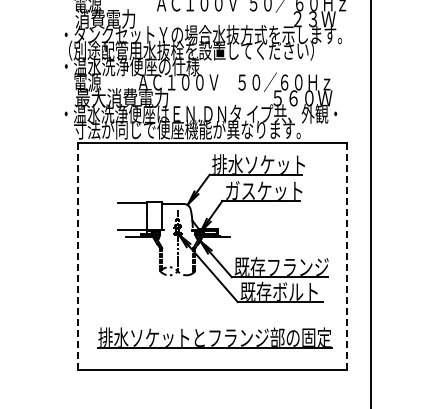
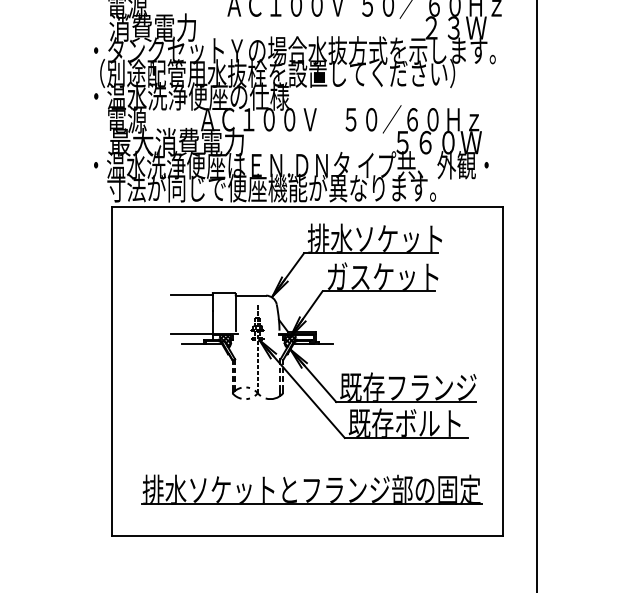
line: (77, 256) -> (112, 371), dashed -> solid
line: (347, 256) -> (503, 371), dashed -> solid

